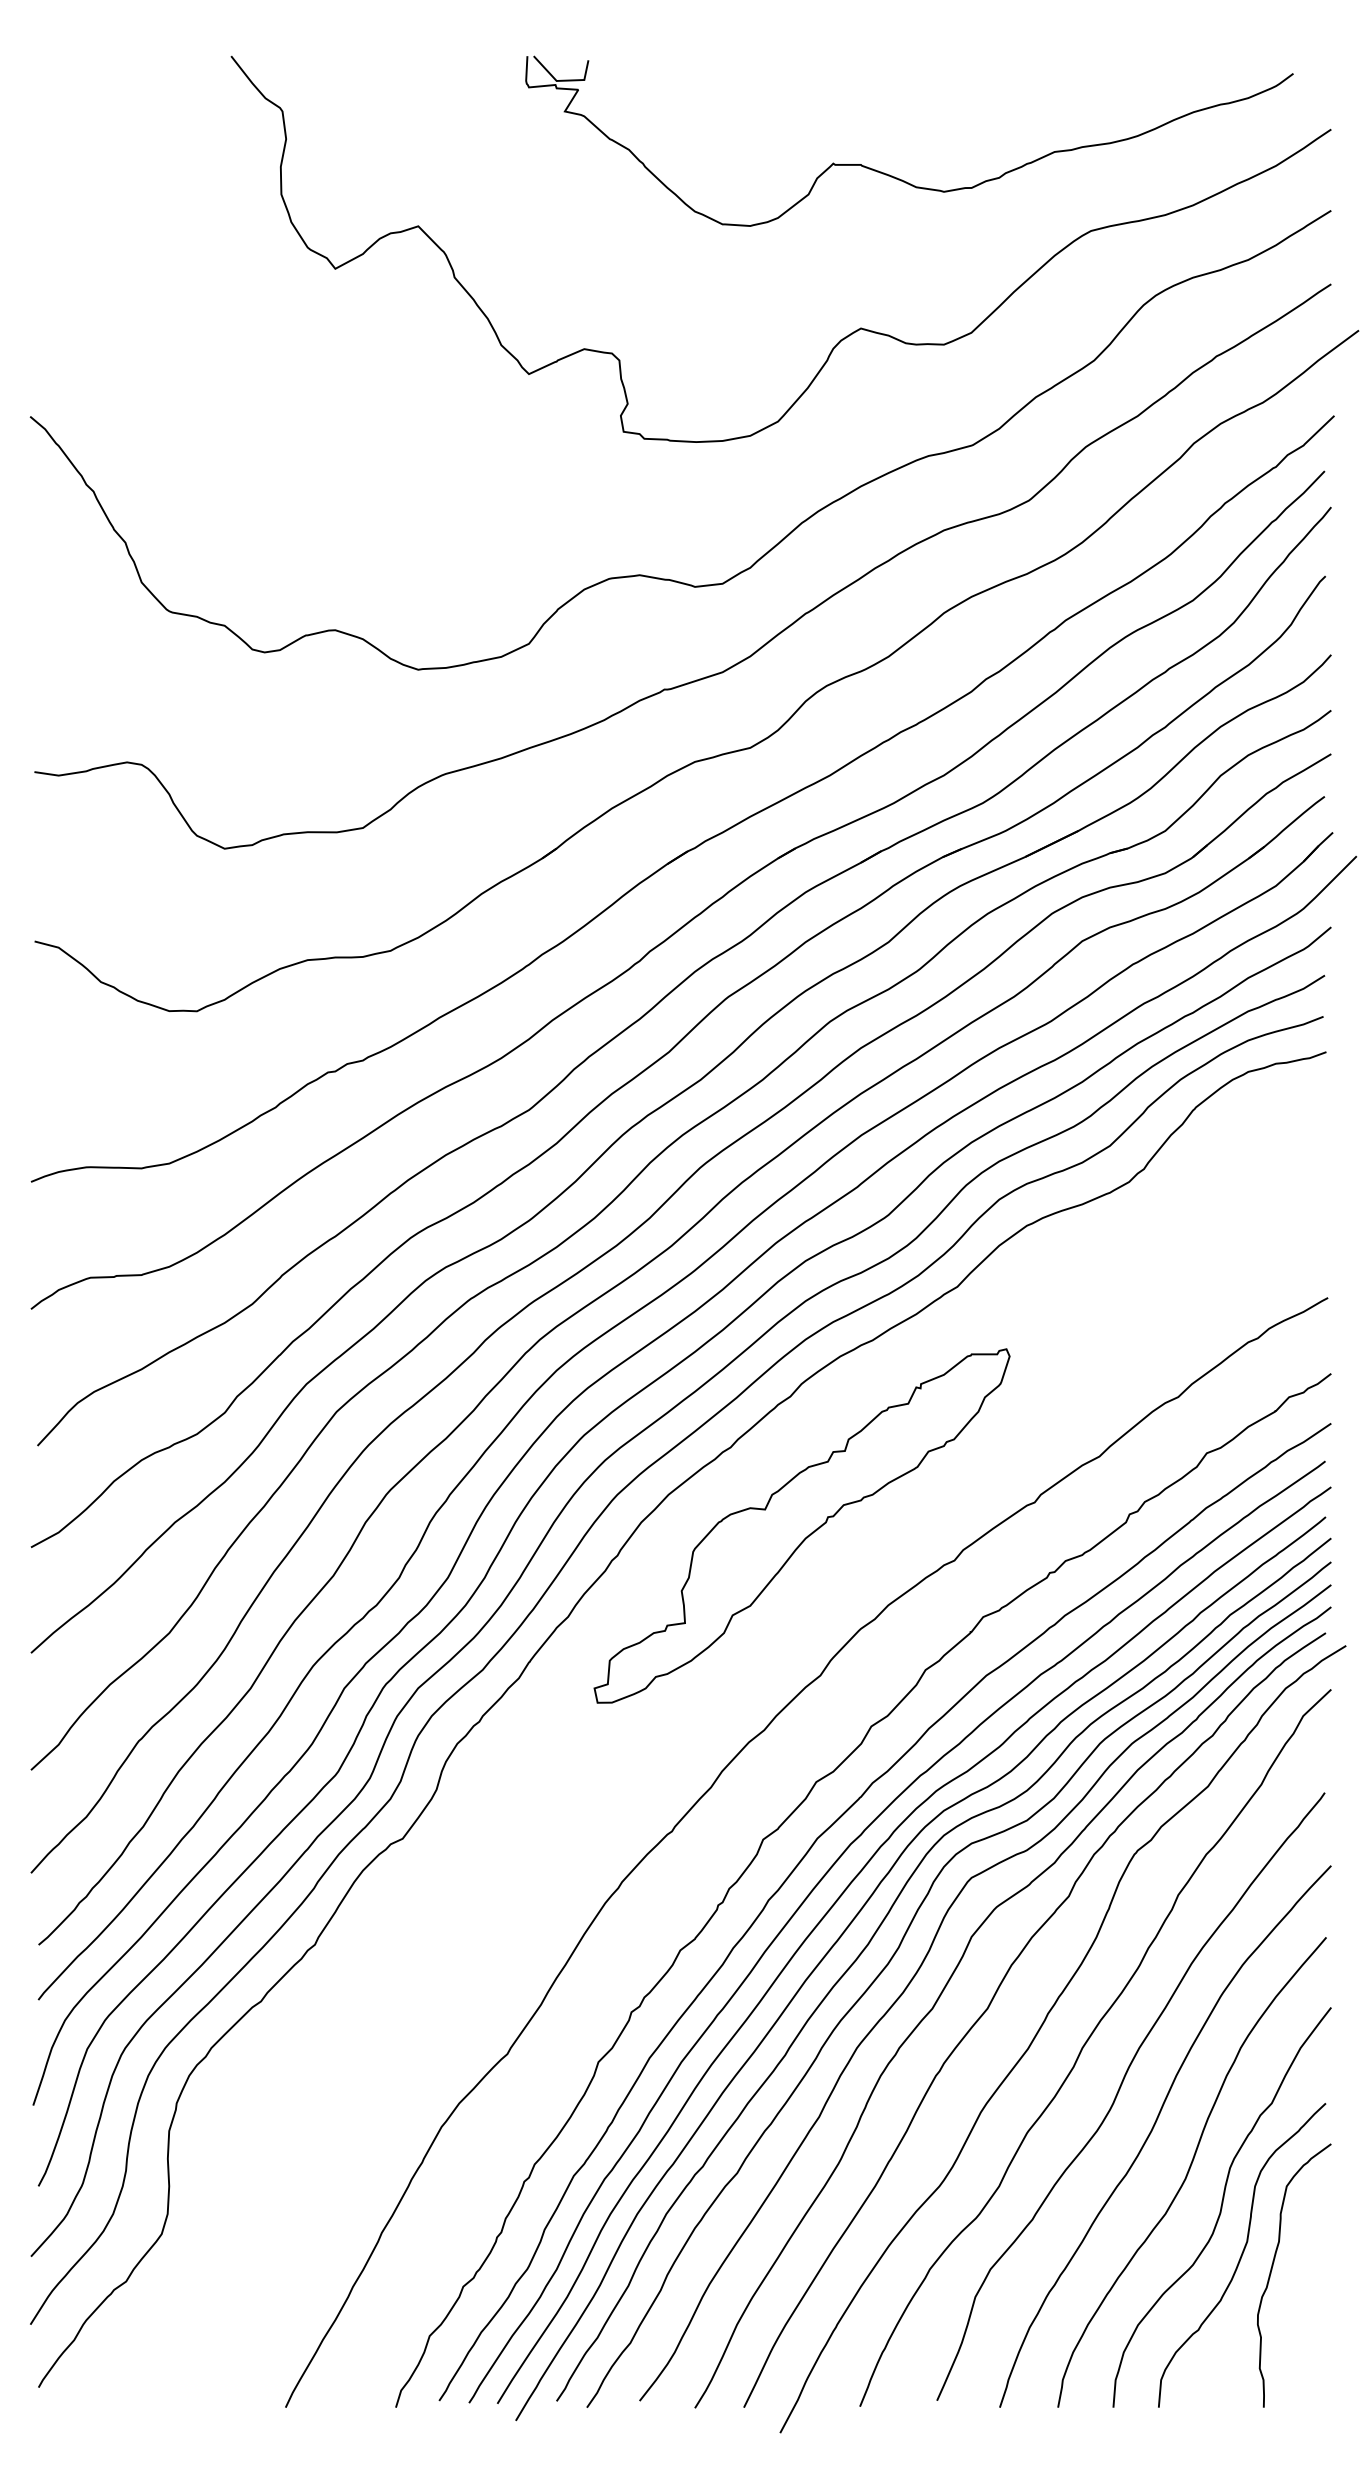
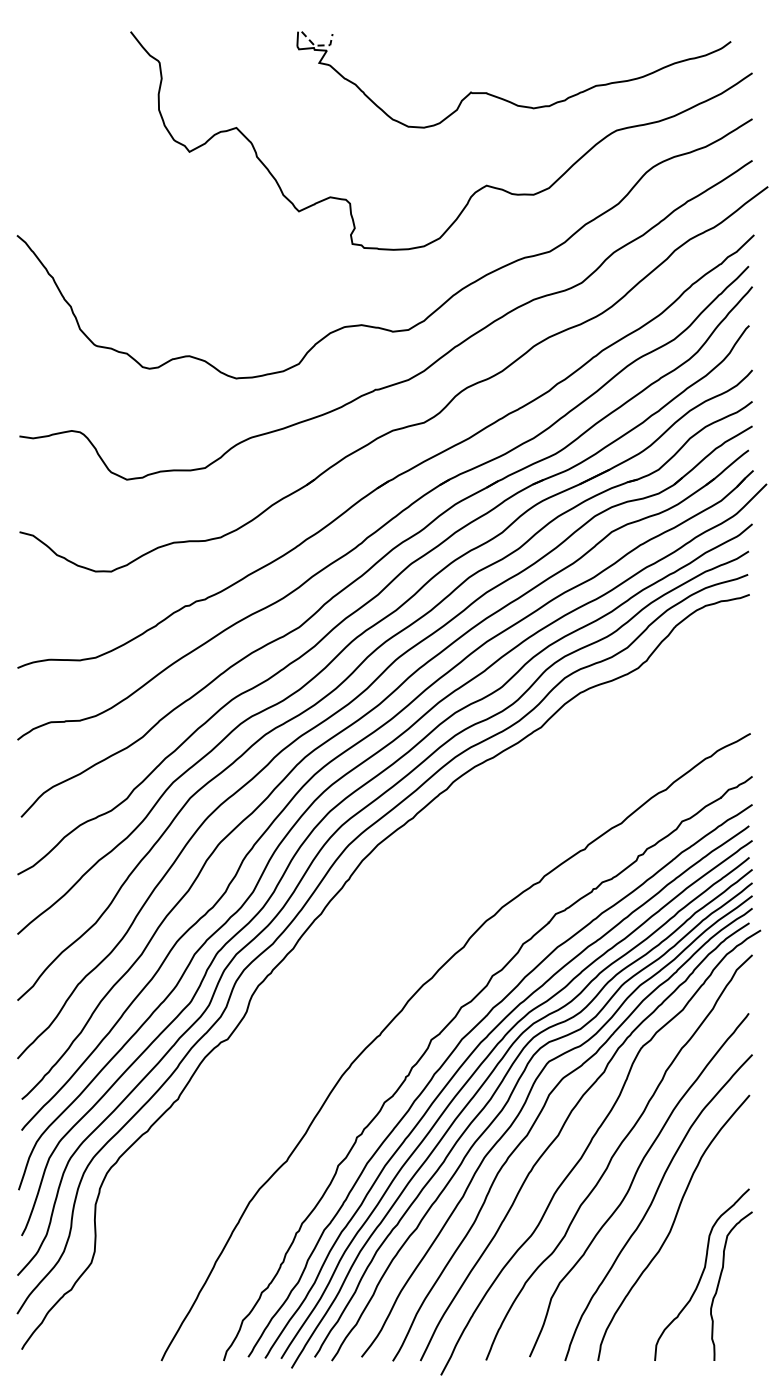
line: (563, 80) -> (318, 45), solid -> dashed
part: (802, 1525) -> (453, 862), removed
curve: (1221, 2206) -> (690, 1247), removed

